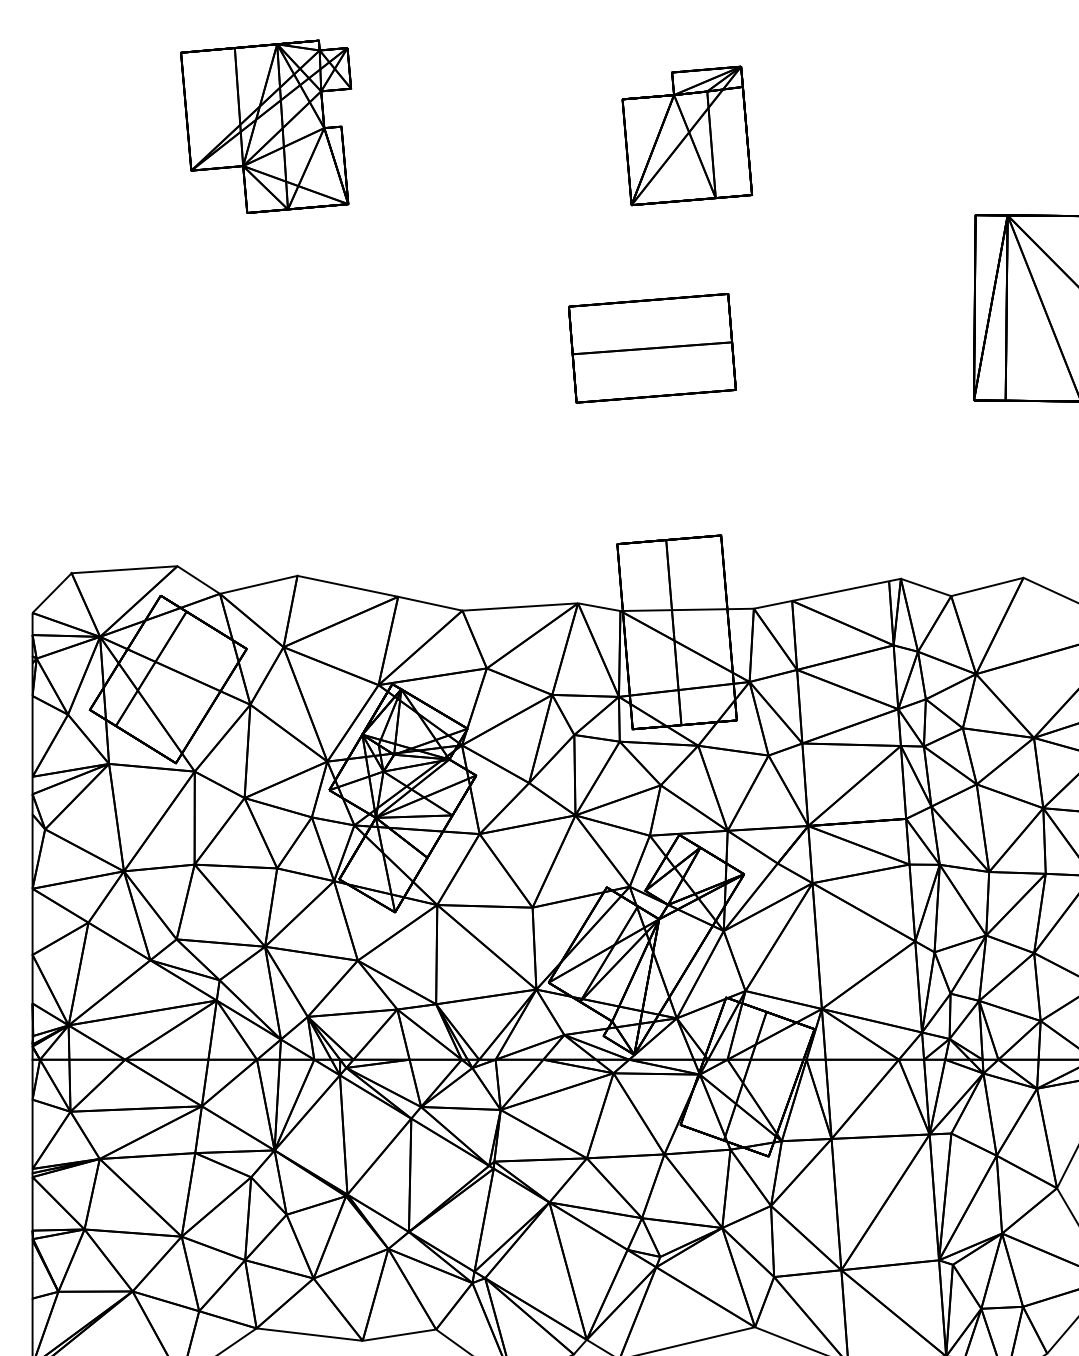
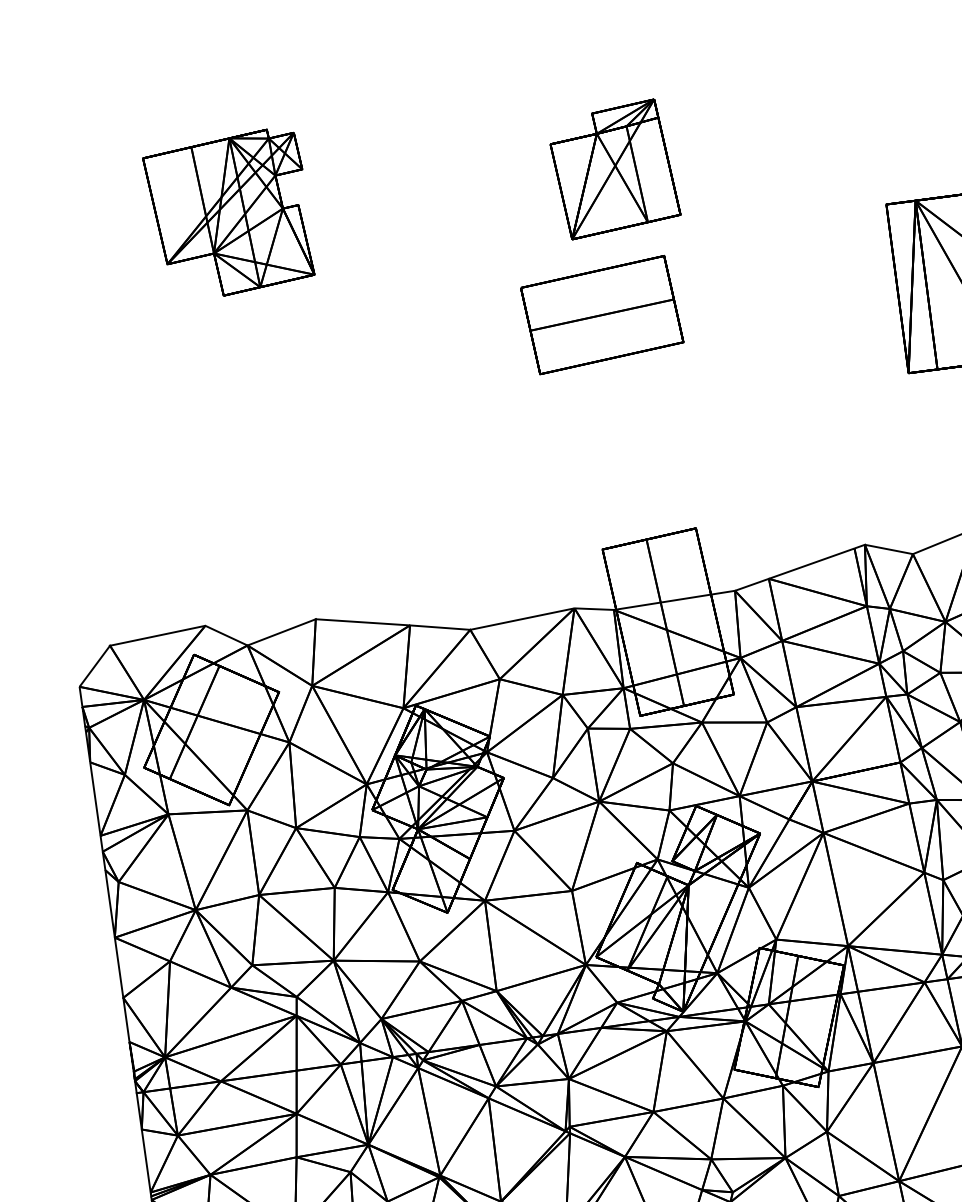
part: (652, 348) -> (602, 315), moved

